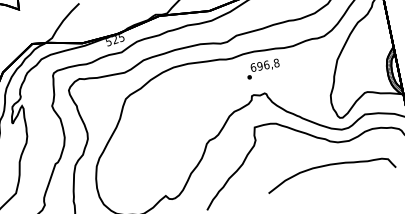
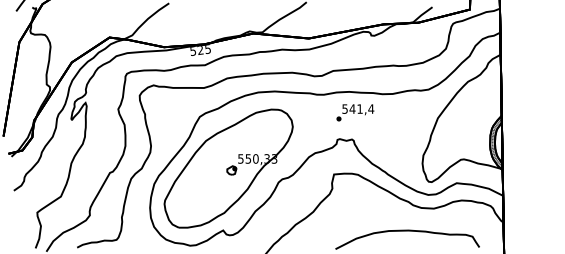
text: (264, 64) -> (357, 108), 696,8 -> 541,4
part: (159, 140) -> (228, 168), added

